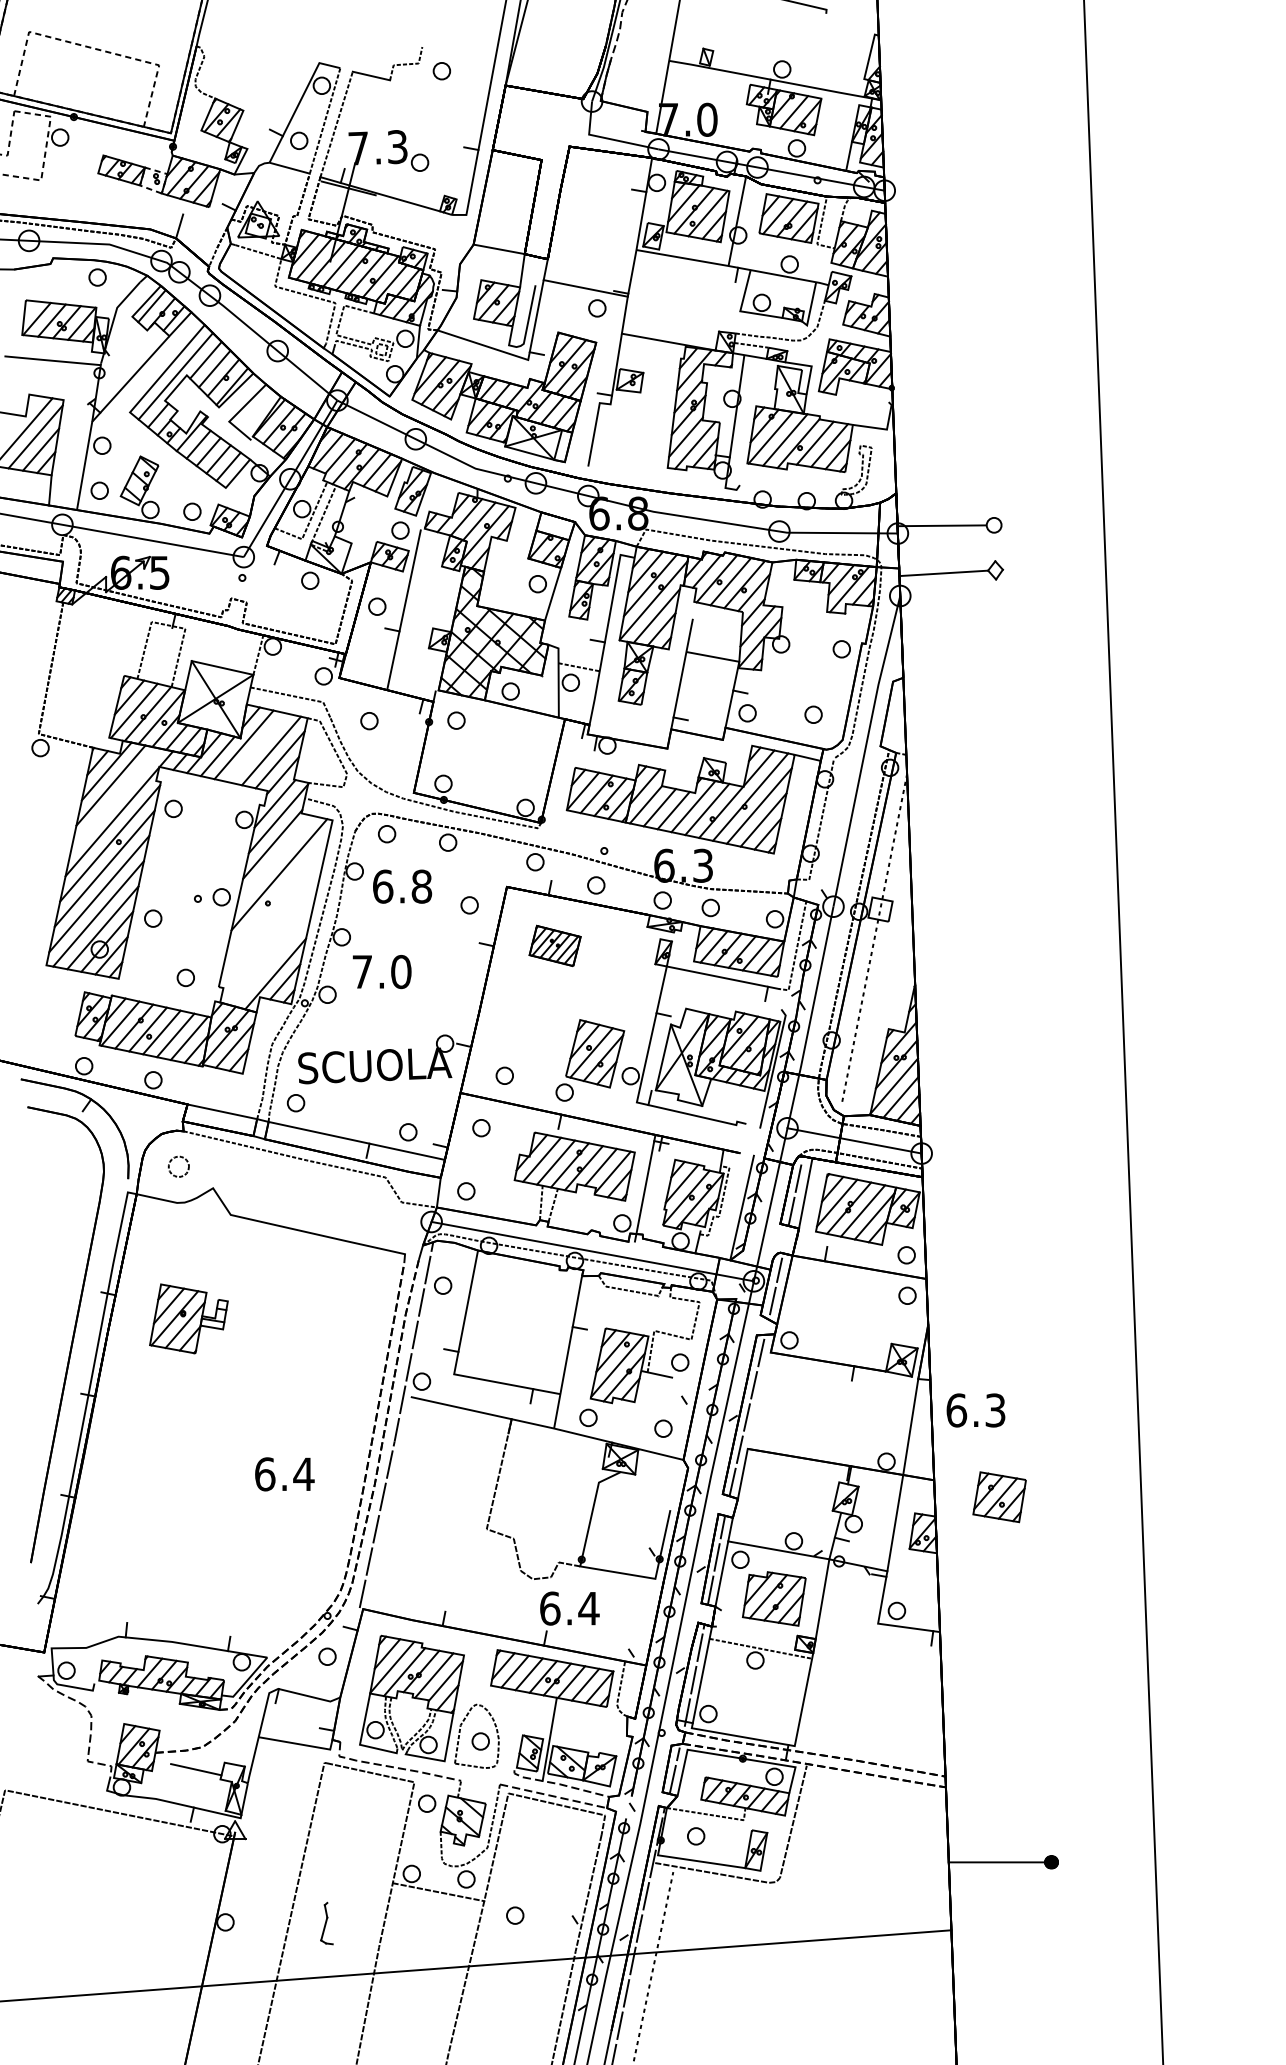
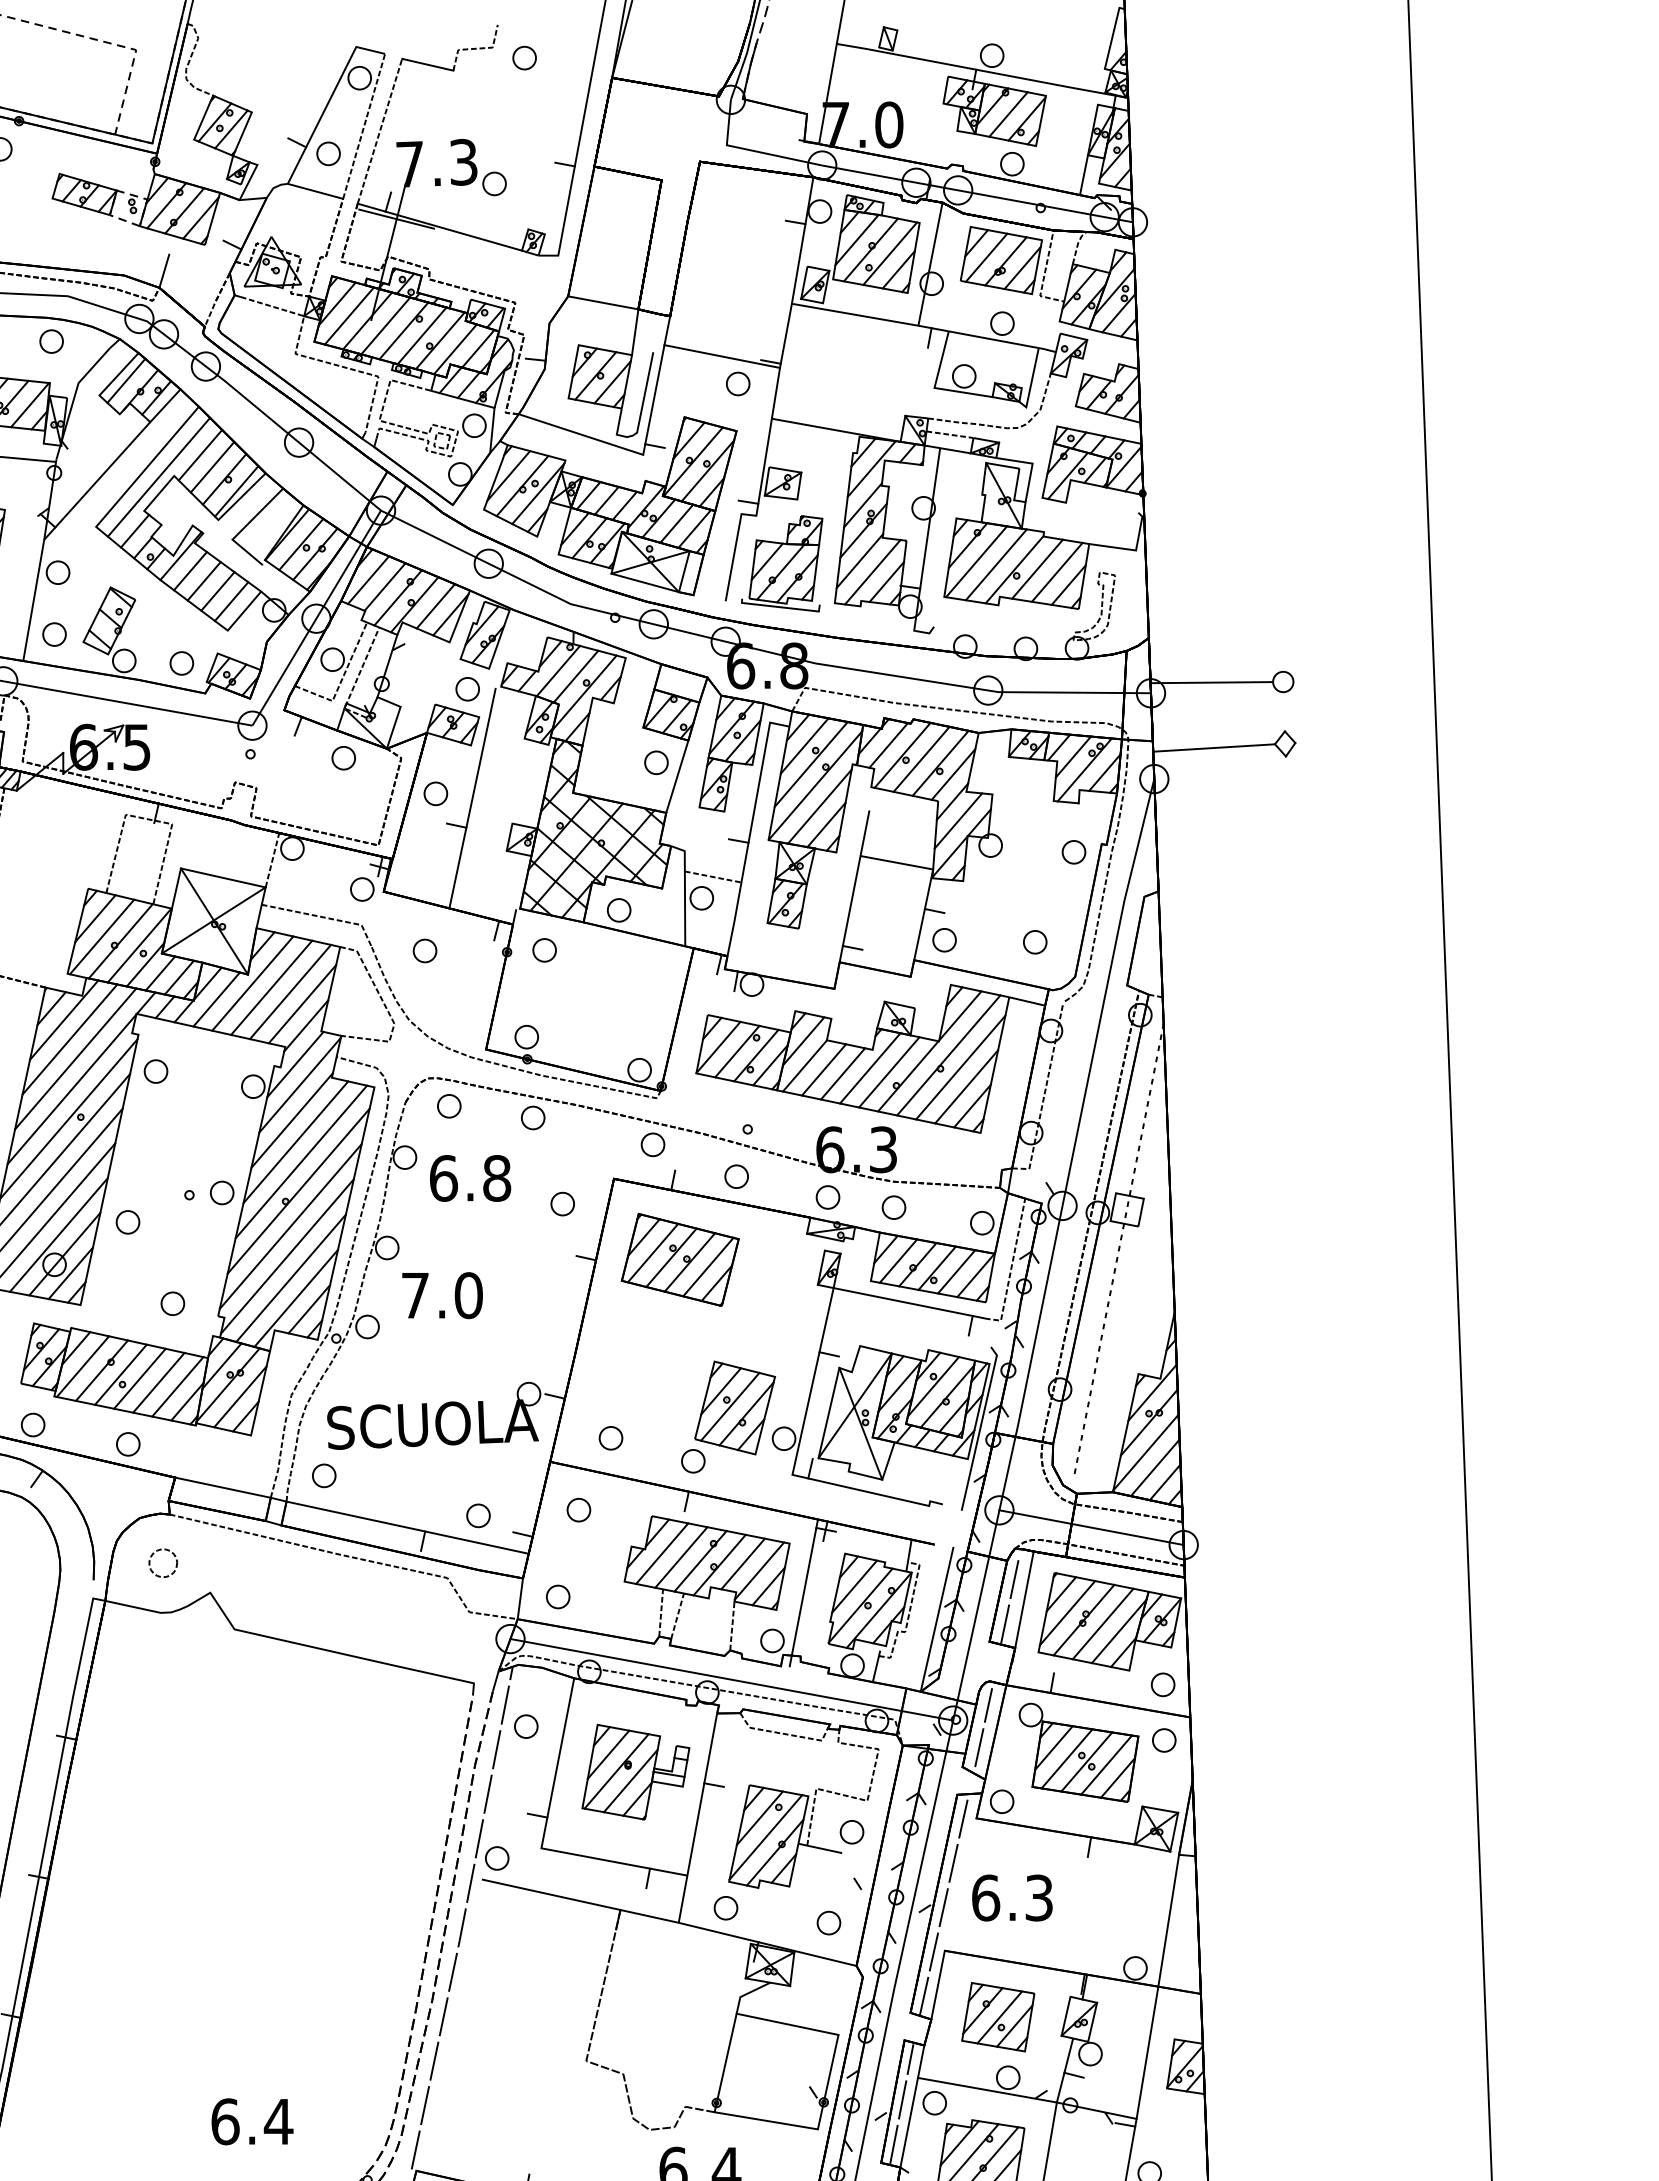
part: (629, 438) -> (782, 562), added
line: (257, 747) -> (271, 987), added
line: (115, 799) -> (76, 1058), added
line: (275, 860) -> (295, 1142), added
line: (277, 896) -> (298, 1191), added
line: (271, 921) -> (290, 1226), added
line: (268, 943) -> (286, 1256), added
part: (554, 945) -> (679, 1259), size x1.67
line: (271, 959) -> (290, 1278), added
line: (592, 1212) -> (731, 1626), added
part: (845, 1304) -> (1079, 1752), added
part: (188, 1318) -> (635, 1771), moved
text: (975, 1410) -> (1011, 1898), moved
text: (284, 1474) -> (252, 2121), moved
part: (999, 1497) -> (998, 2017), moved
line: (633, 1502) -> (787, 2024), added

